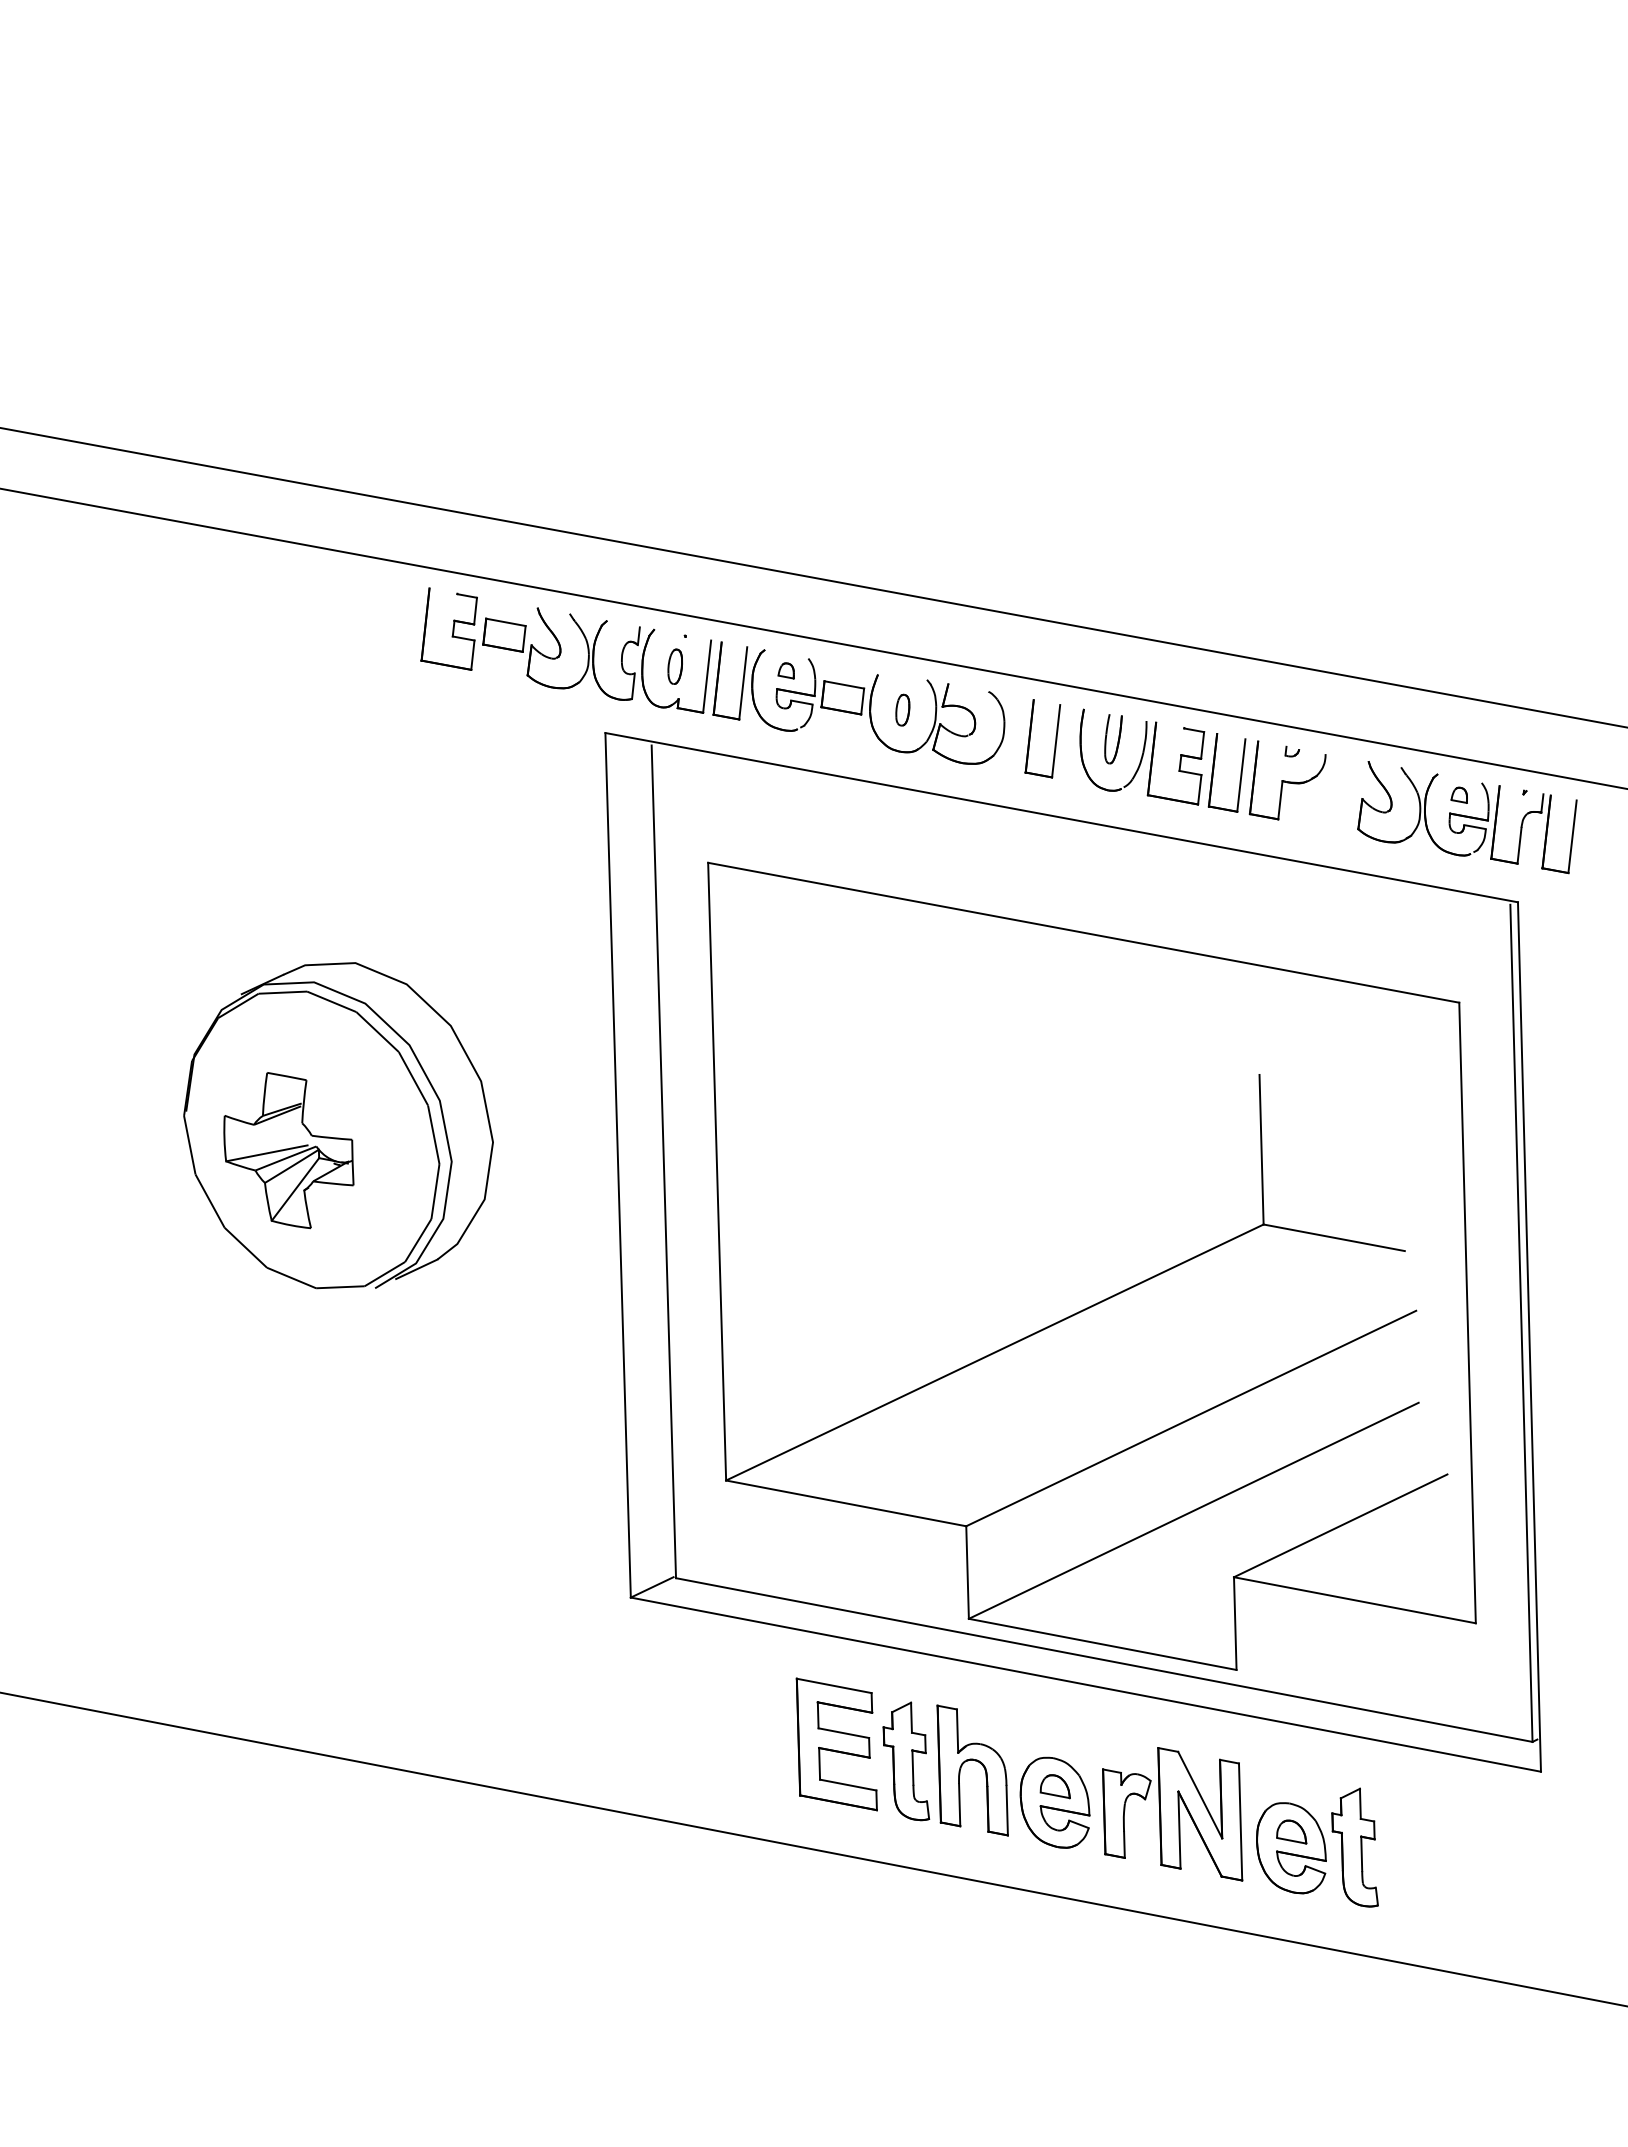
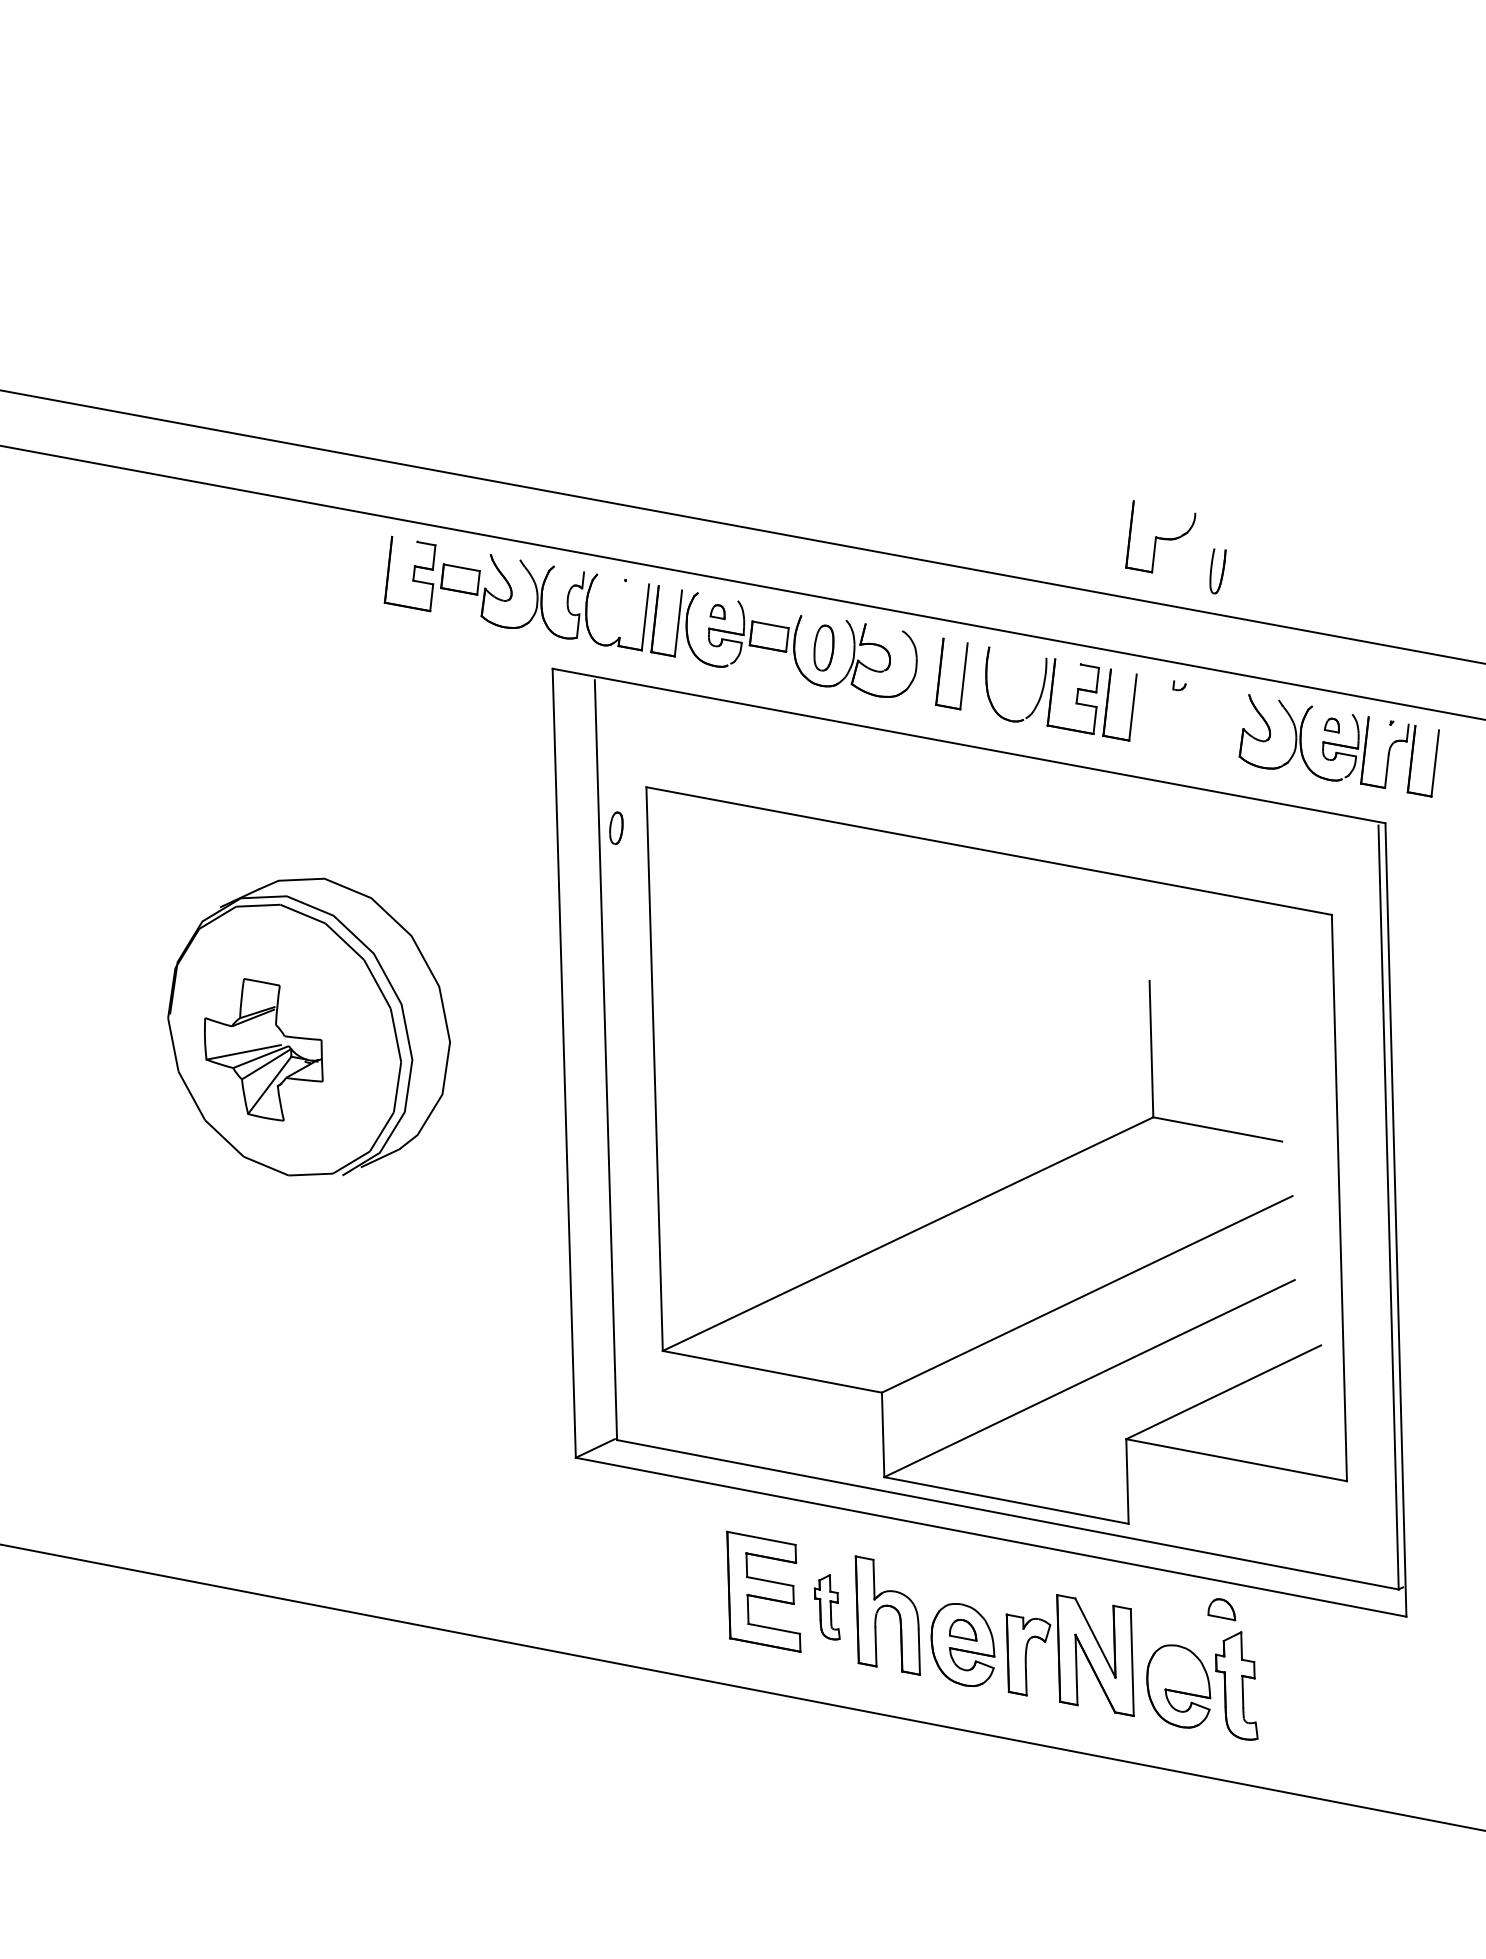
part: (674, 666) -> (615, 828), moved
part: (902, 709) -> (823, 647), size x1.6
part: (1113, 739) -> (1218, 571), moved
part: (1287, 780) -> (1160, 536), moved
part: (906, 1761) -> (827, 1607), size x0.6
part: (1291, 1831) -> (1221, 1609), moved

